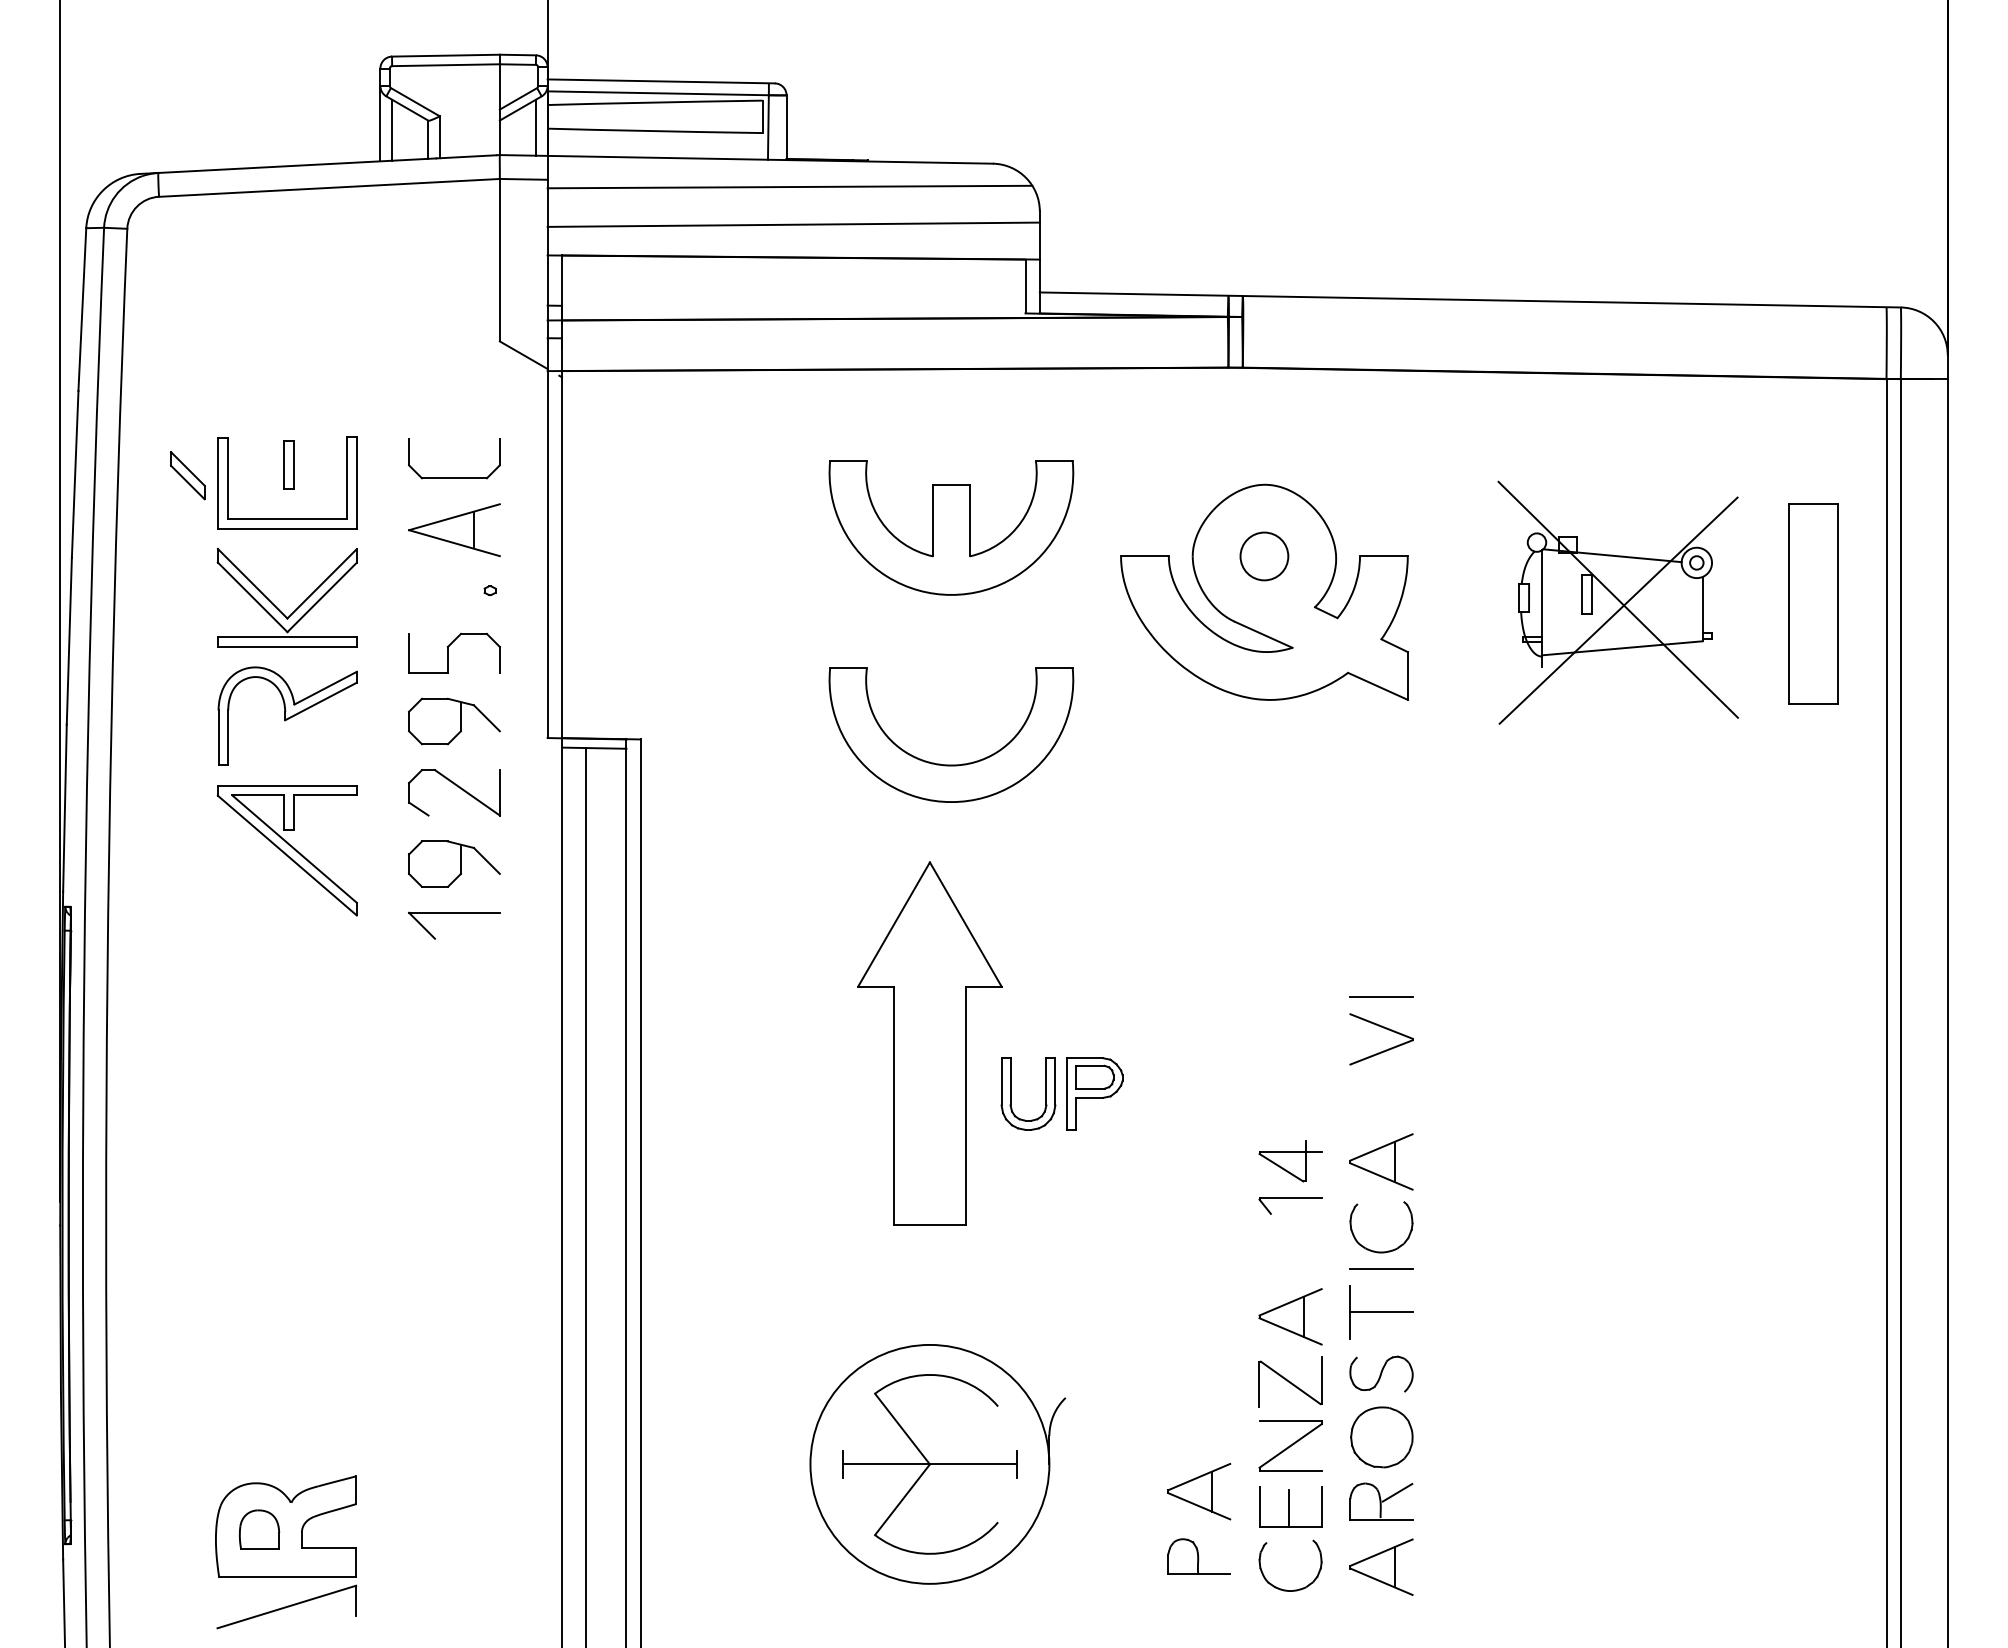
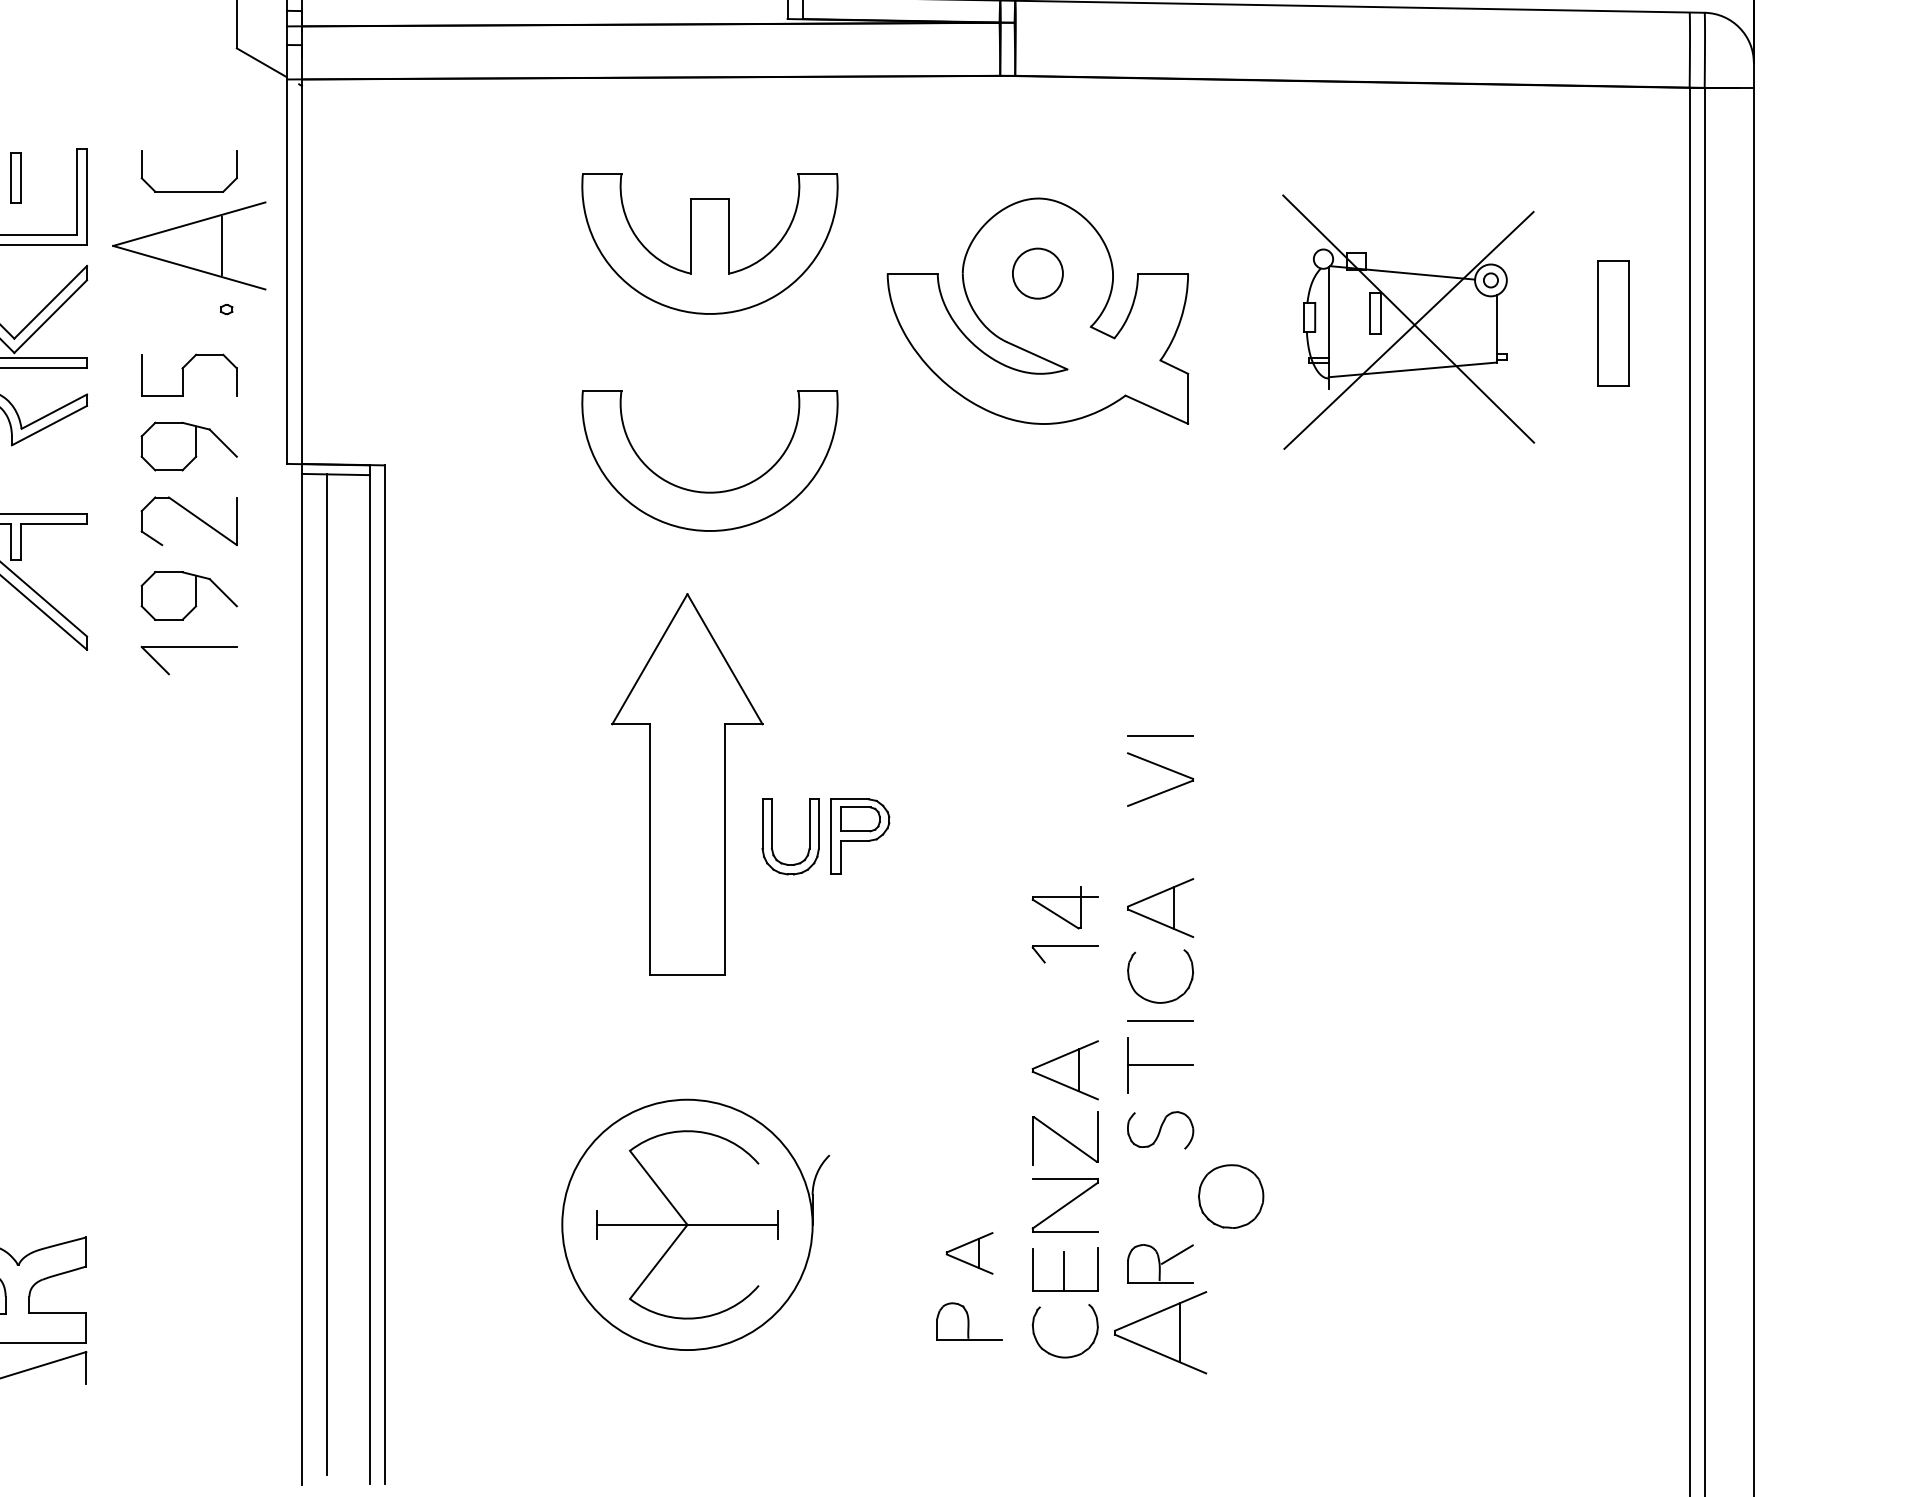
part: (454, 530) -> (189, 246), size x1.6
part: (1813, 603) -> (1613, 322), size x0.6
part: (1381, 1437) -> (1230, 1196), moved
part: (1199, 1491) -> (969, 1253), size x0.7
part: (1381, 1566) -> (1160, 1331), size x1.4

